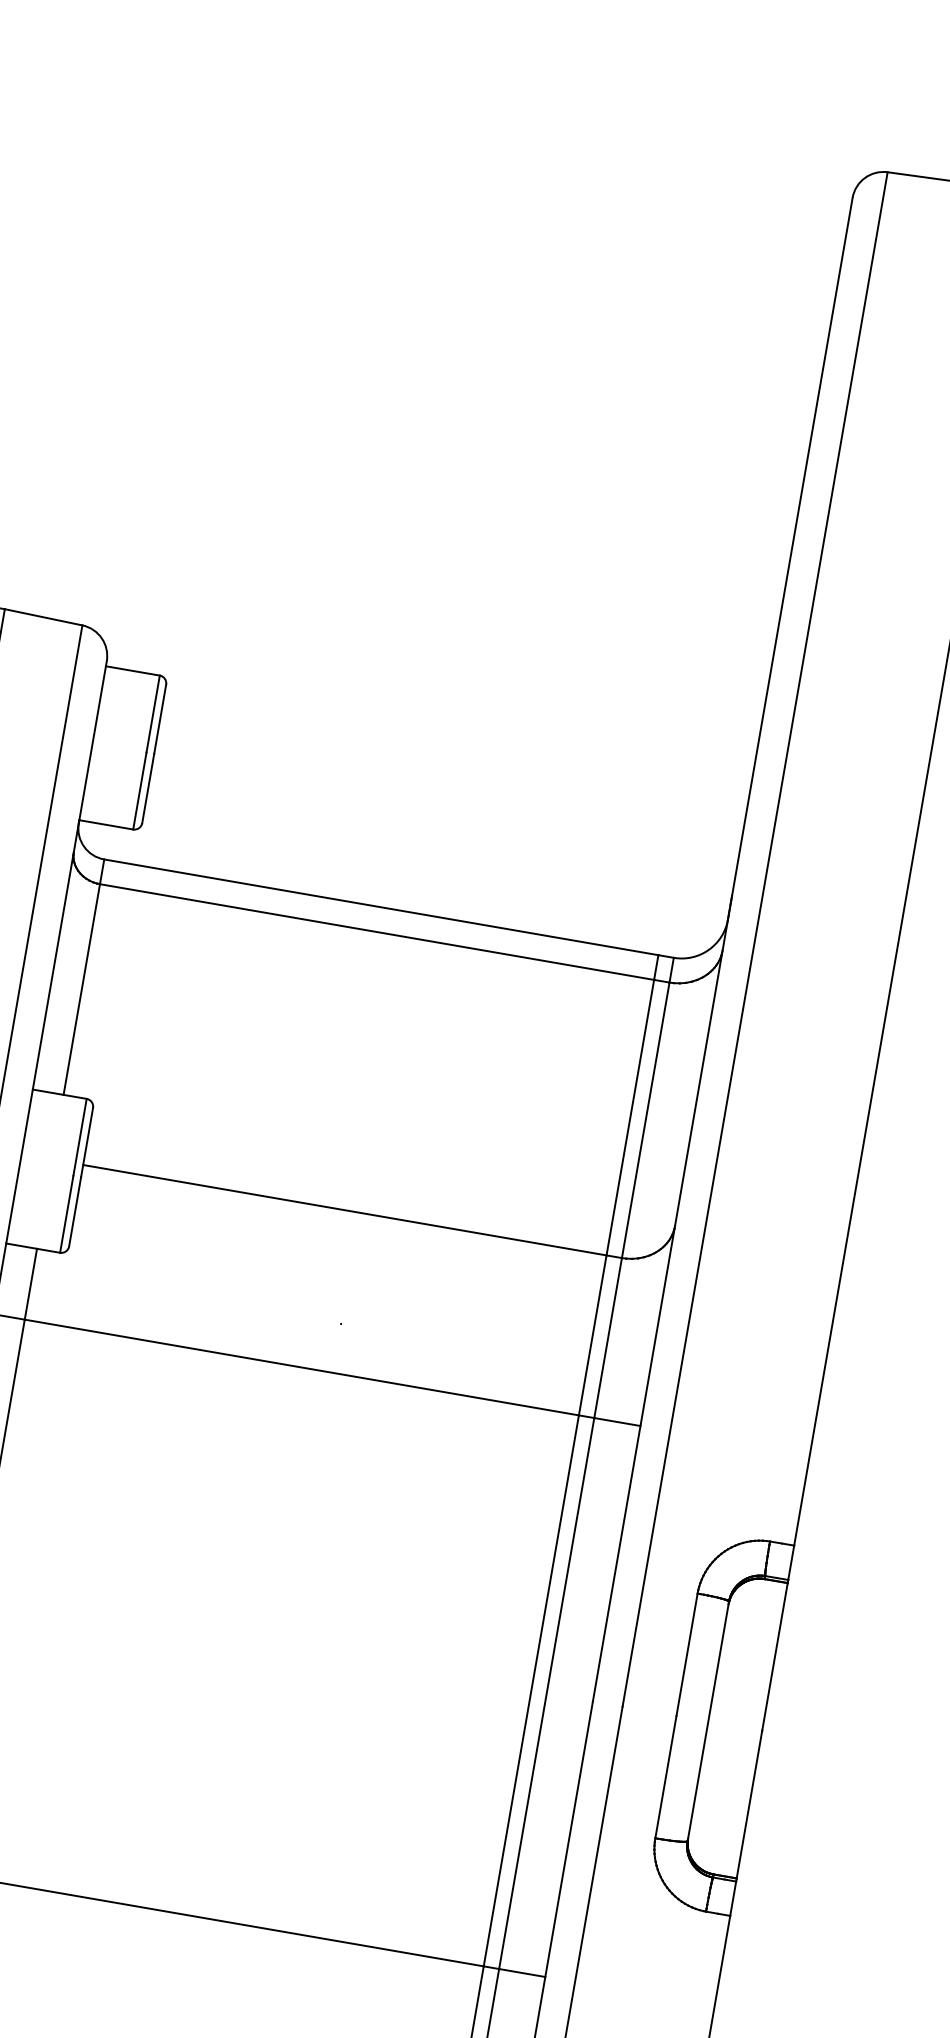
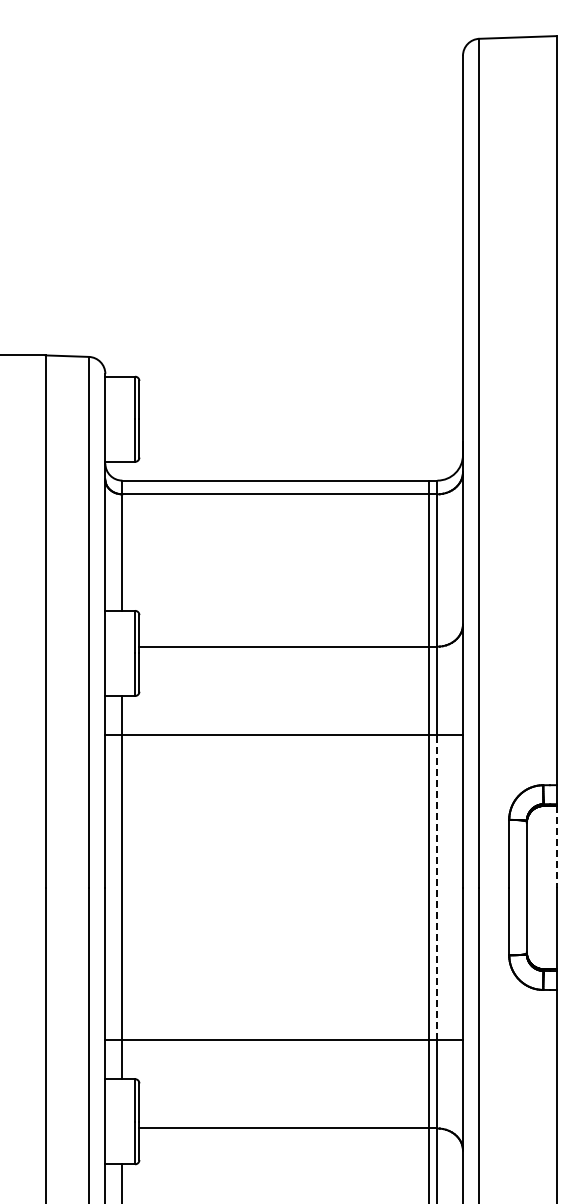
line: (774, 1656) -> (556, 846), solid -> dashed
line: (546, 1693) -> (437, 887), solid -> dashed

